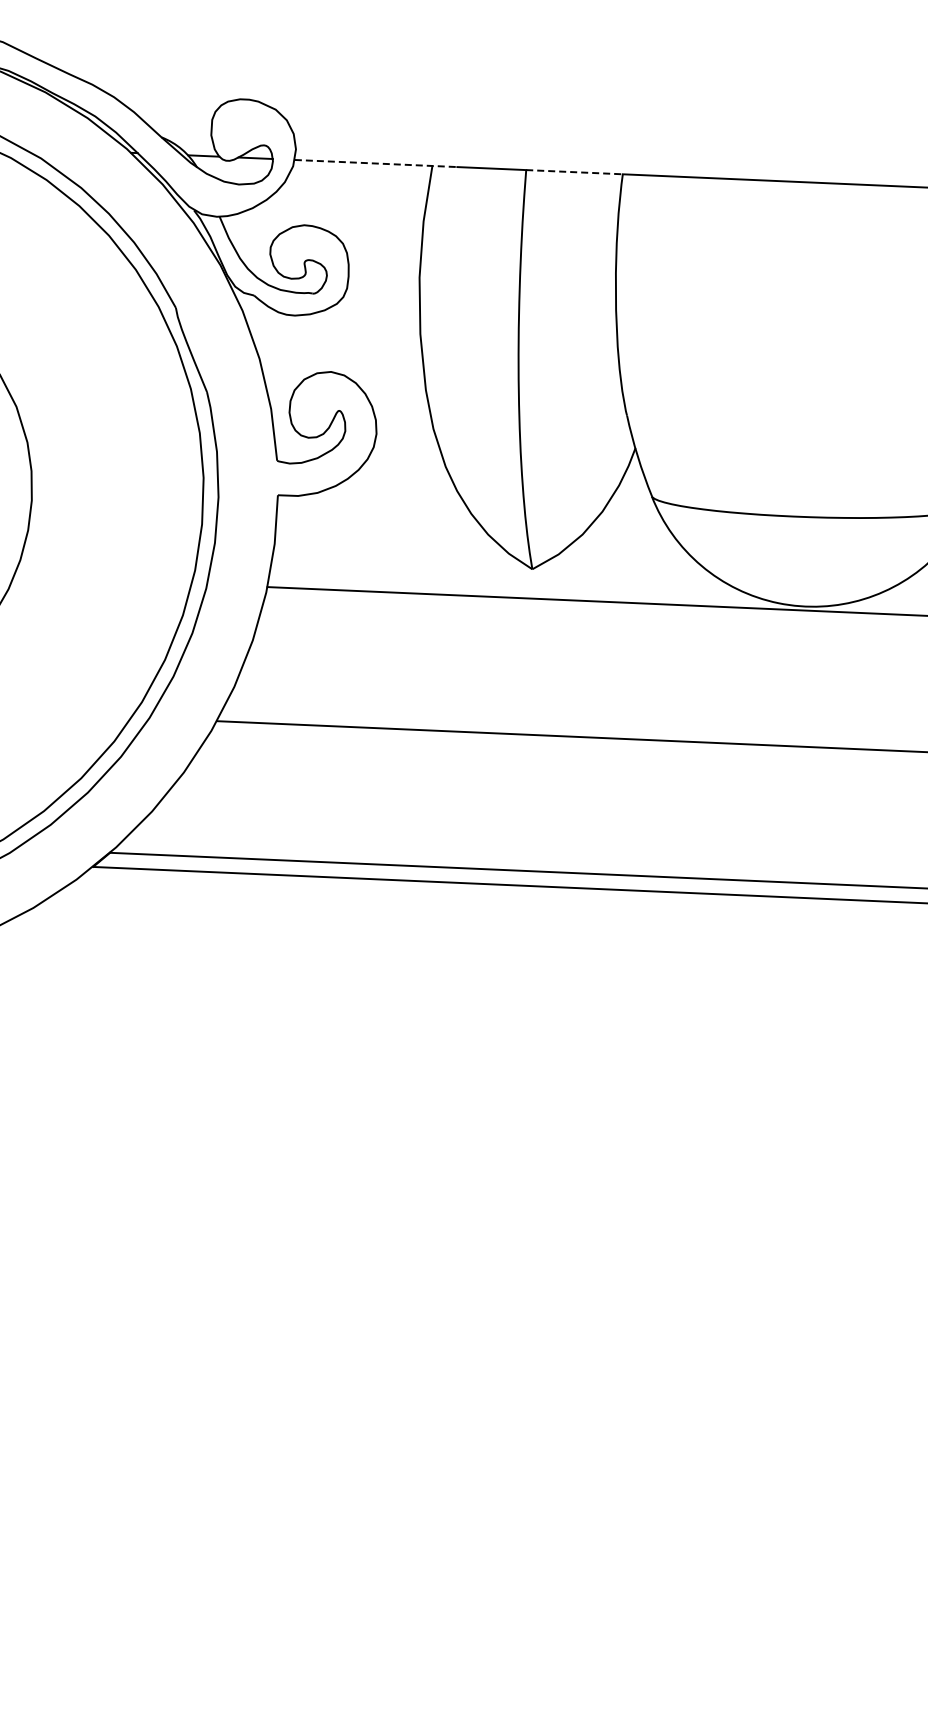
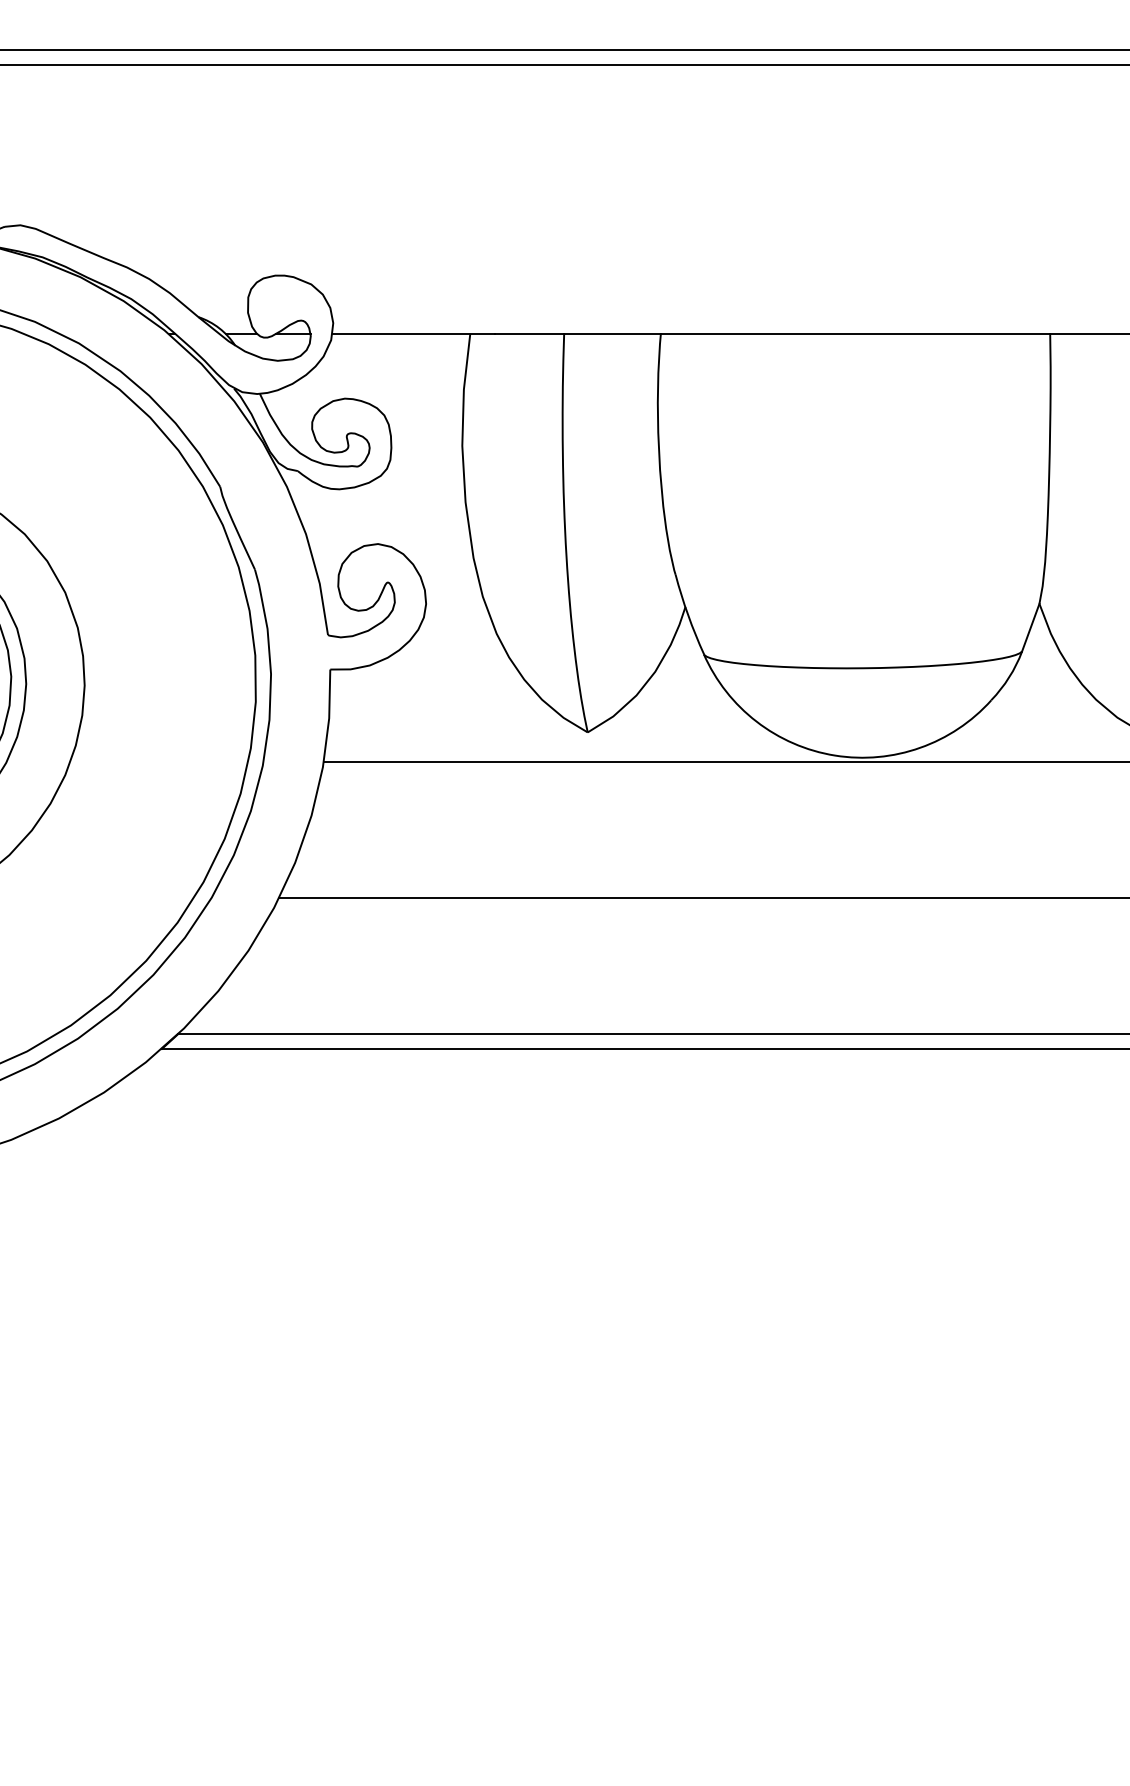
line: (376, 163) -> (414, 333), dashed -> solid
line: (575, 171) -> (613, 333), dashed -> solid

